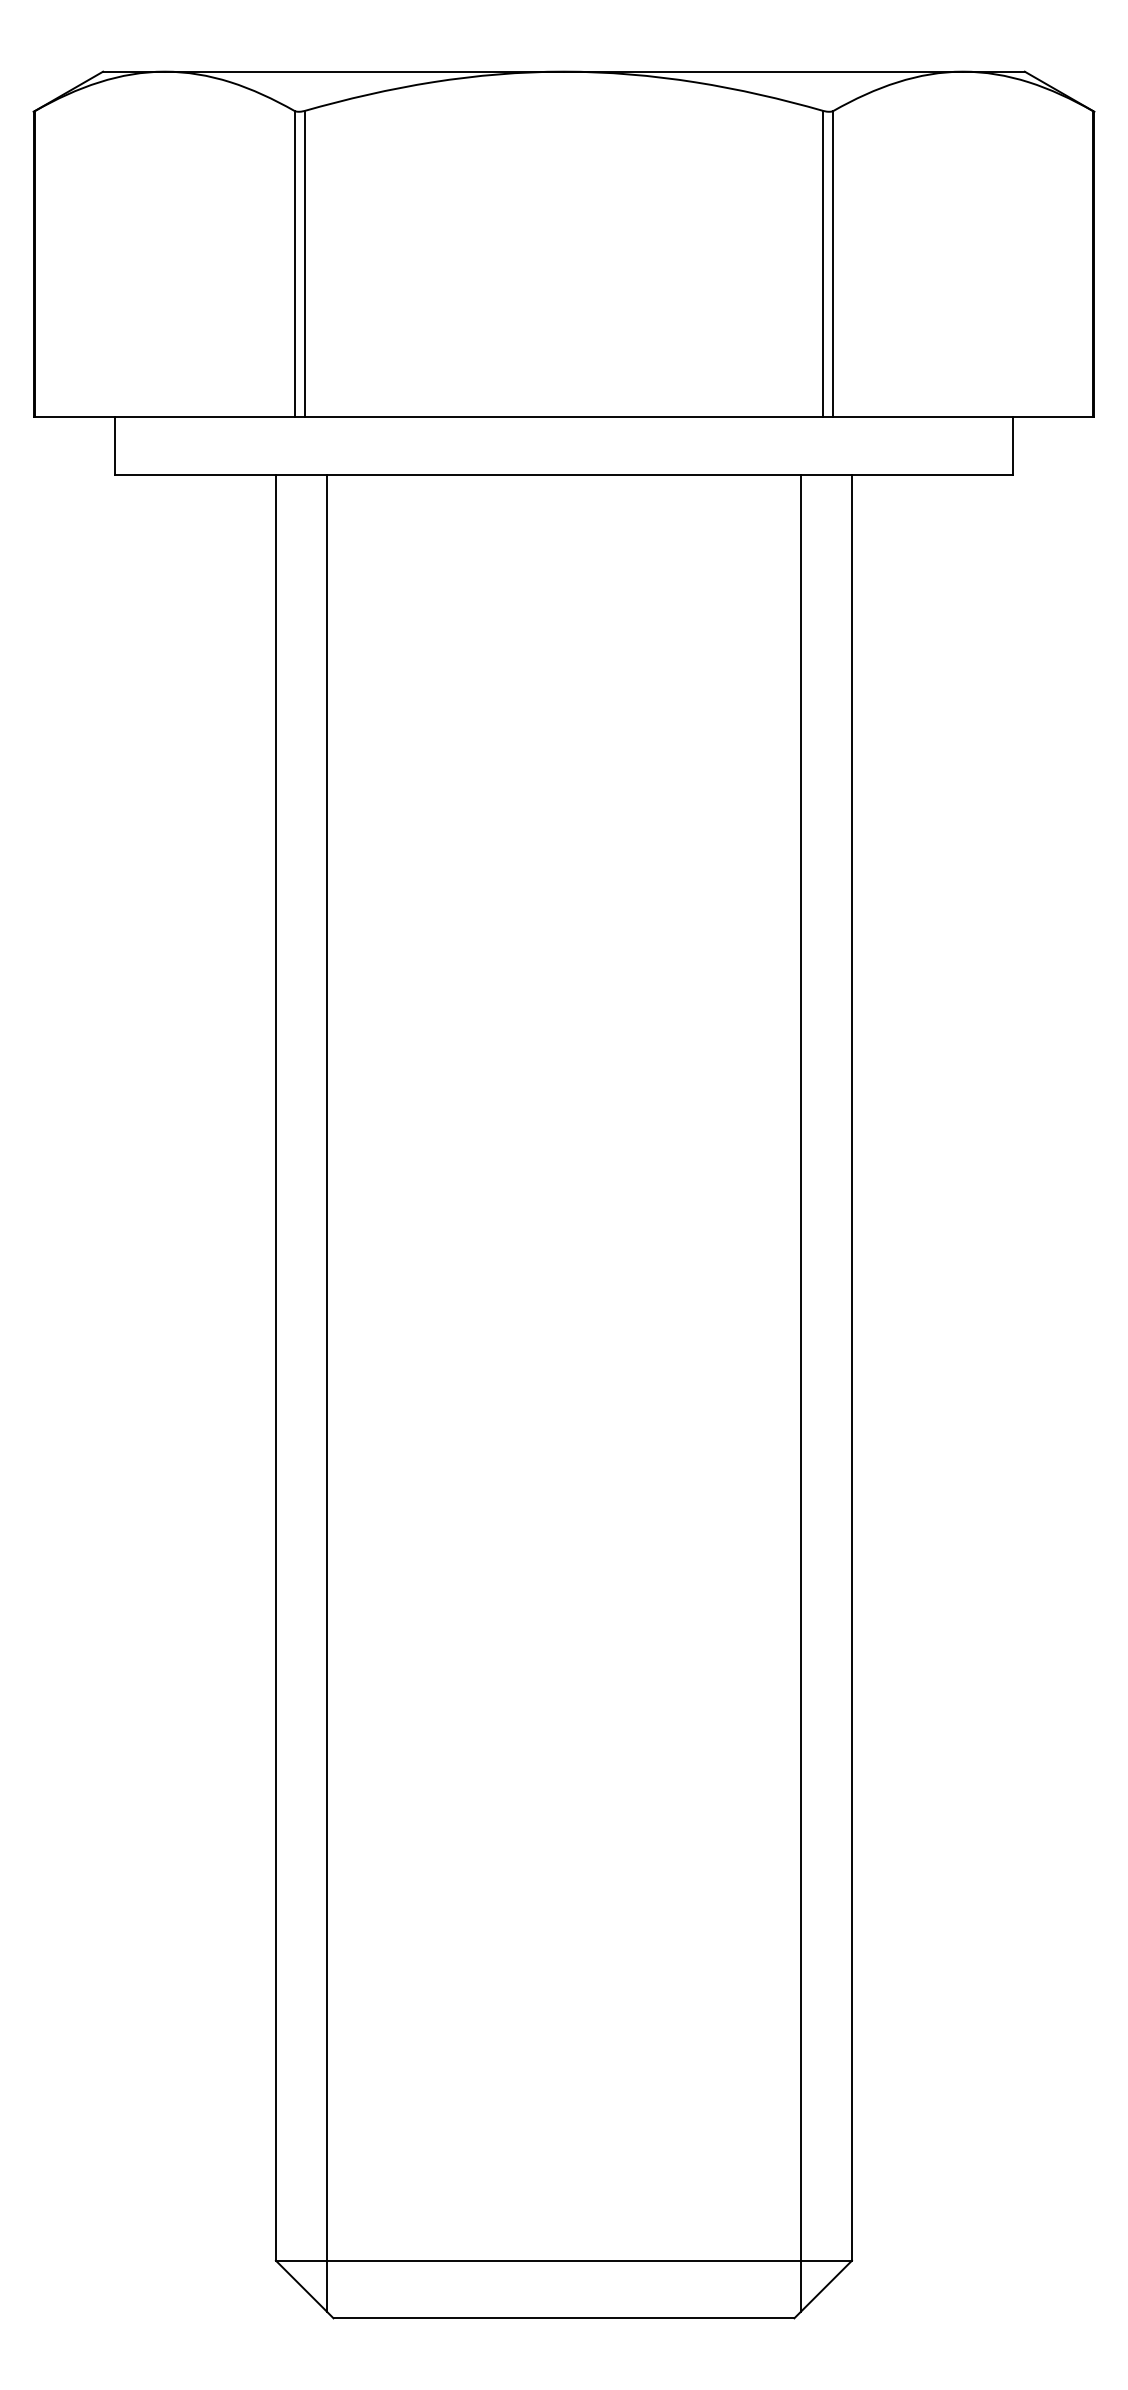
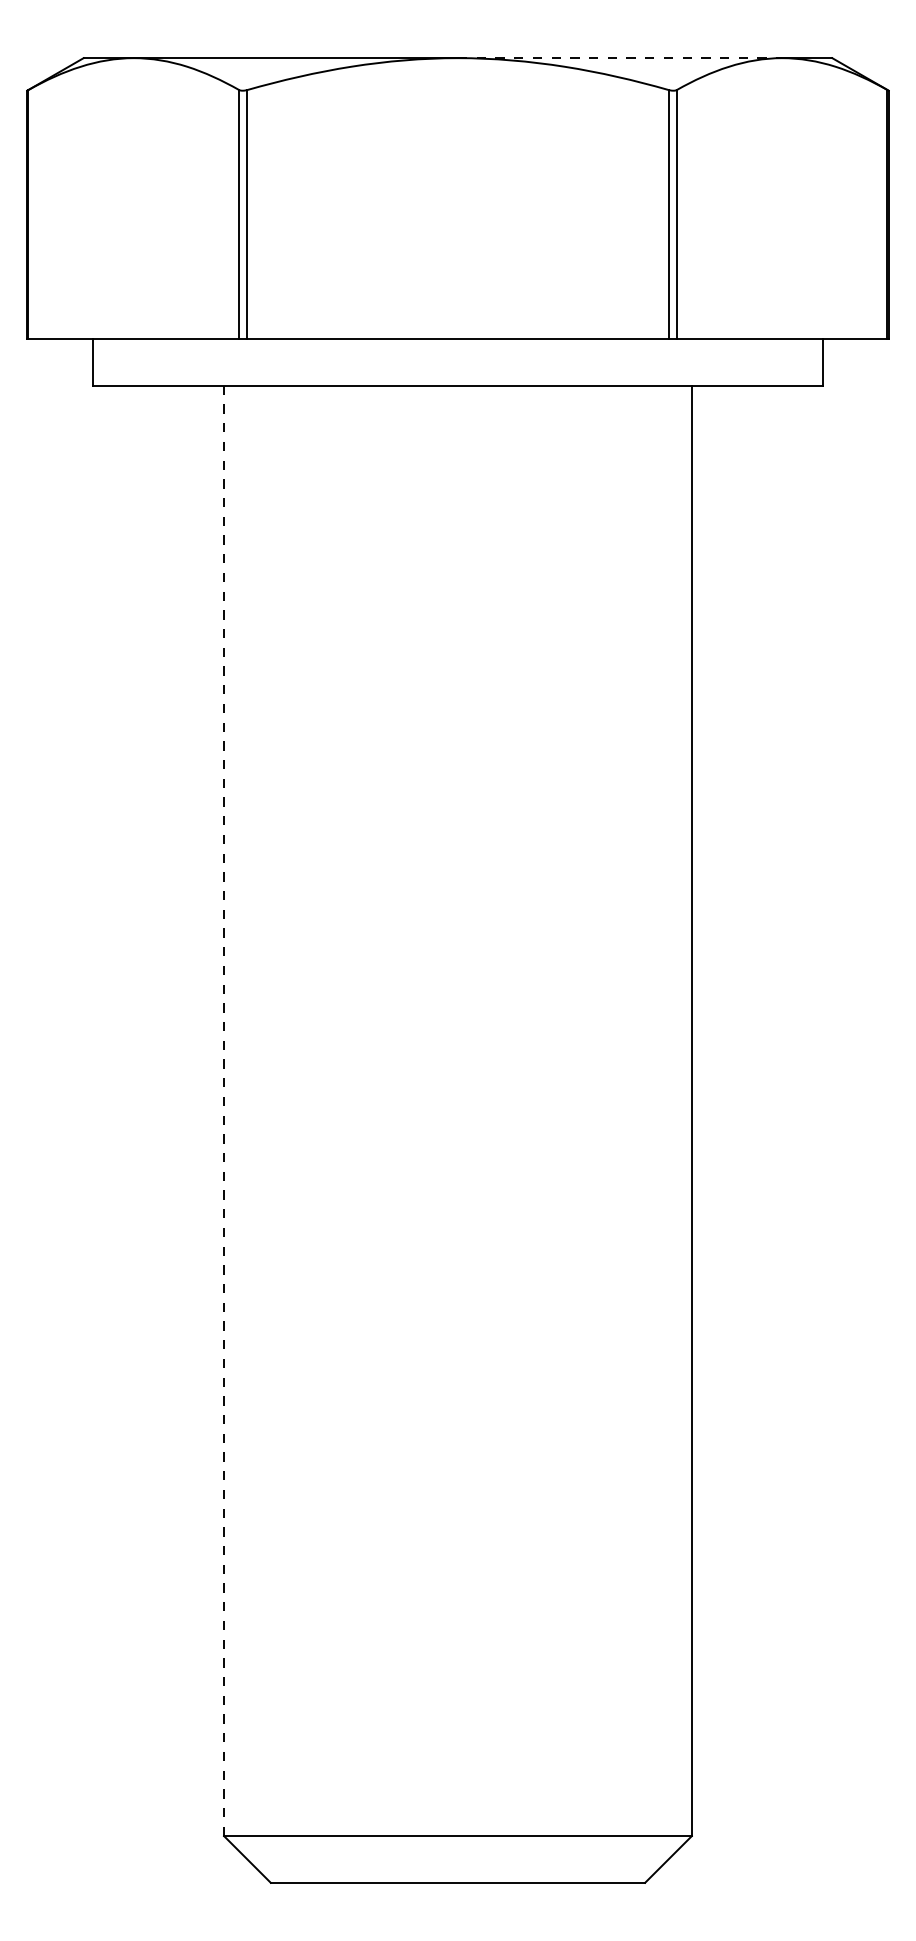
line: (763, 71) -> (620, 57), solid -> dashed
line: (275, 1367) -> (223, 1110), solid -> dashed
line: (327, 1392) -> (265, 1130), removed
line: (800, 1392) -> (650, 1130), removed

